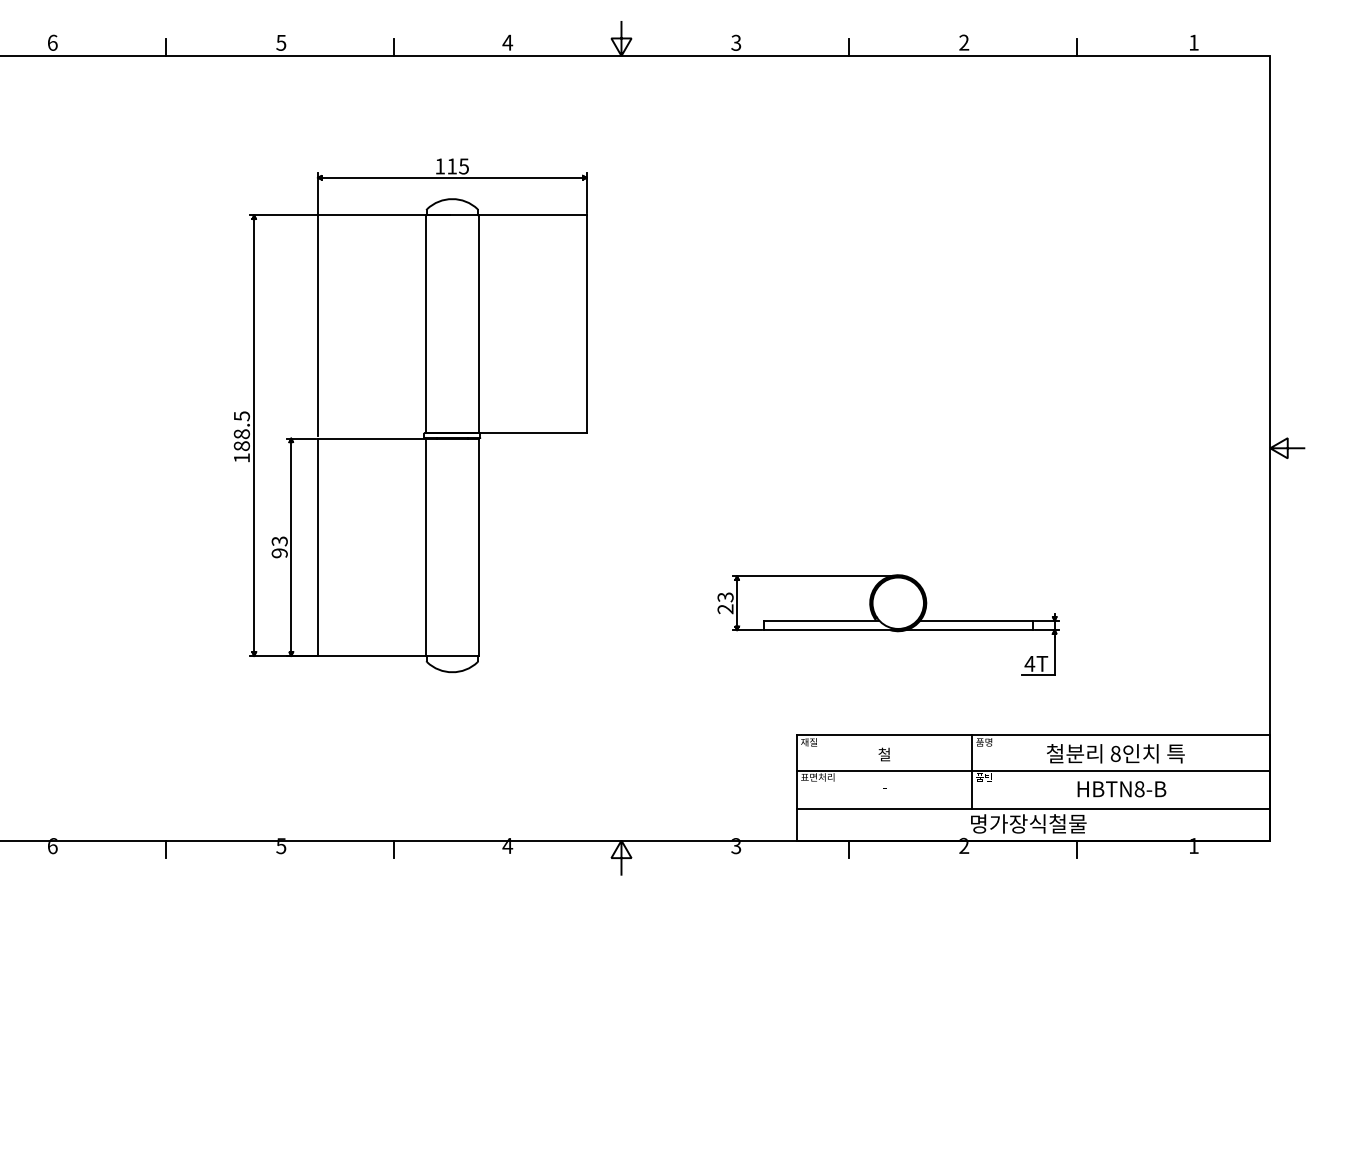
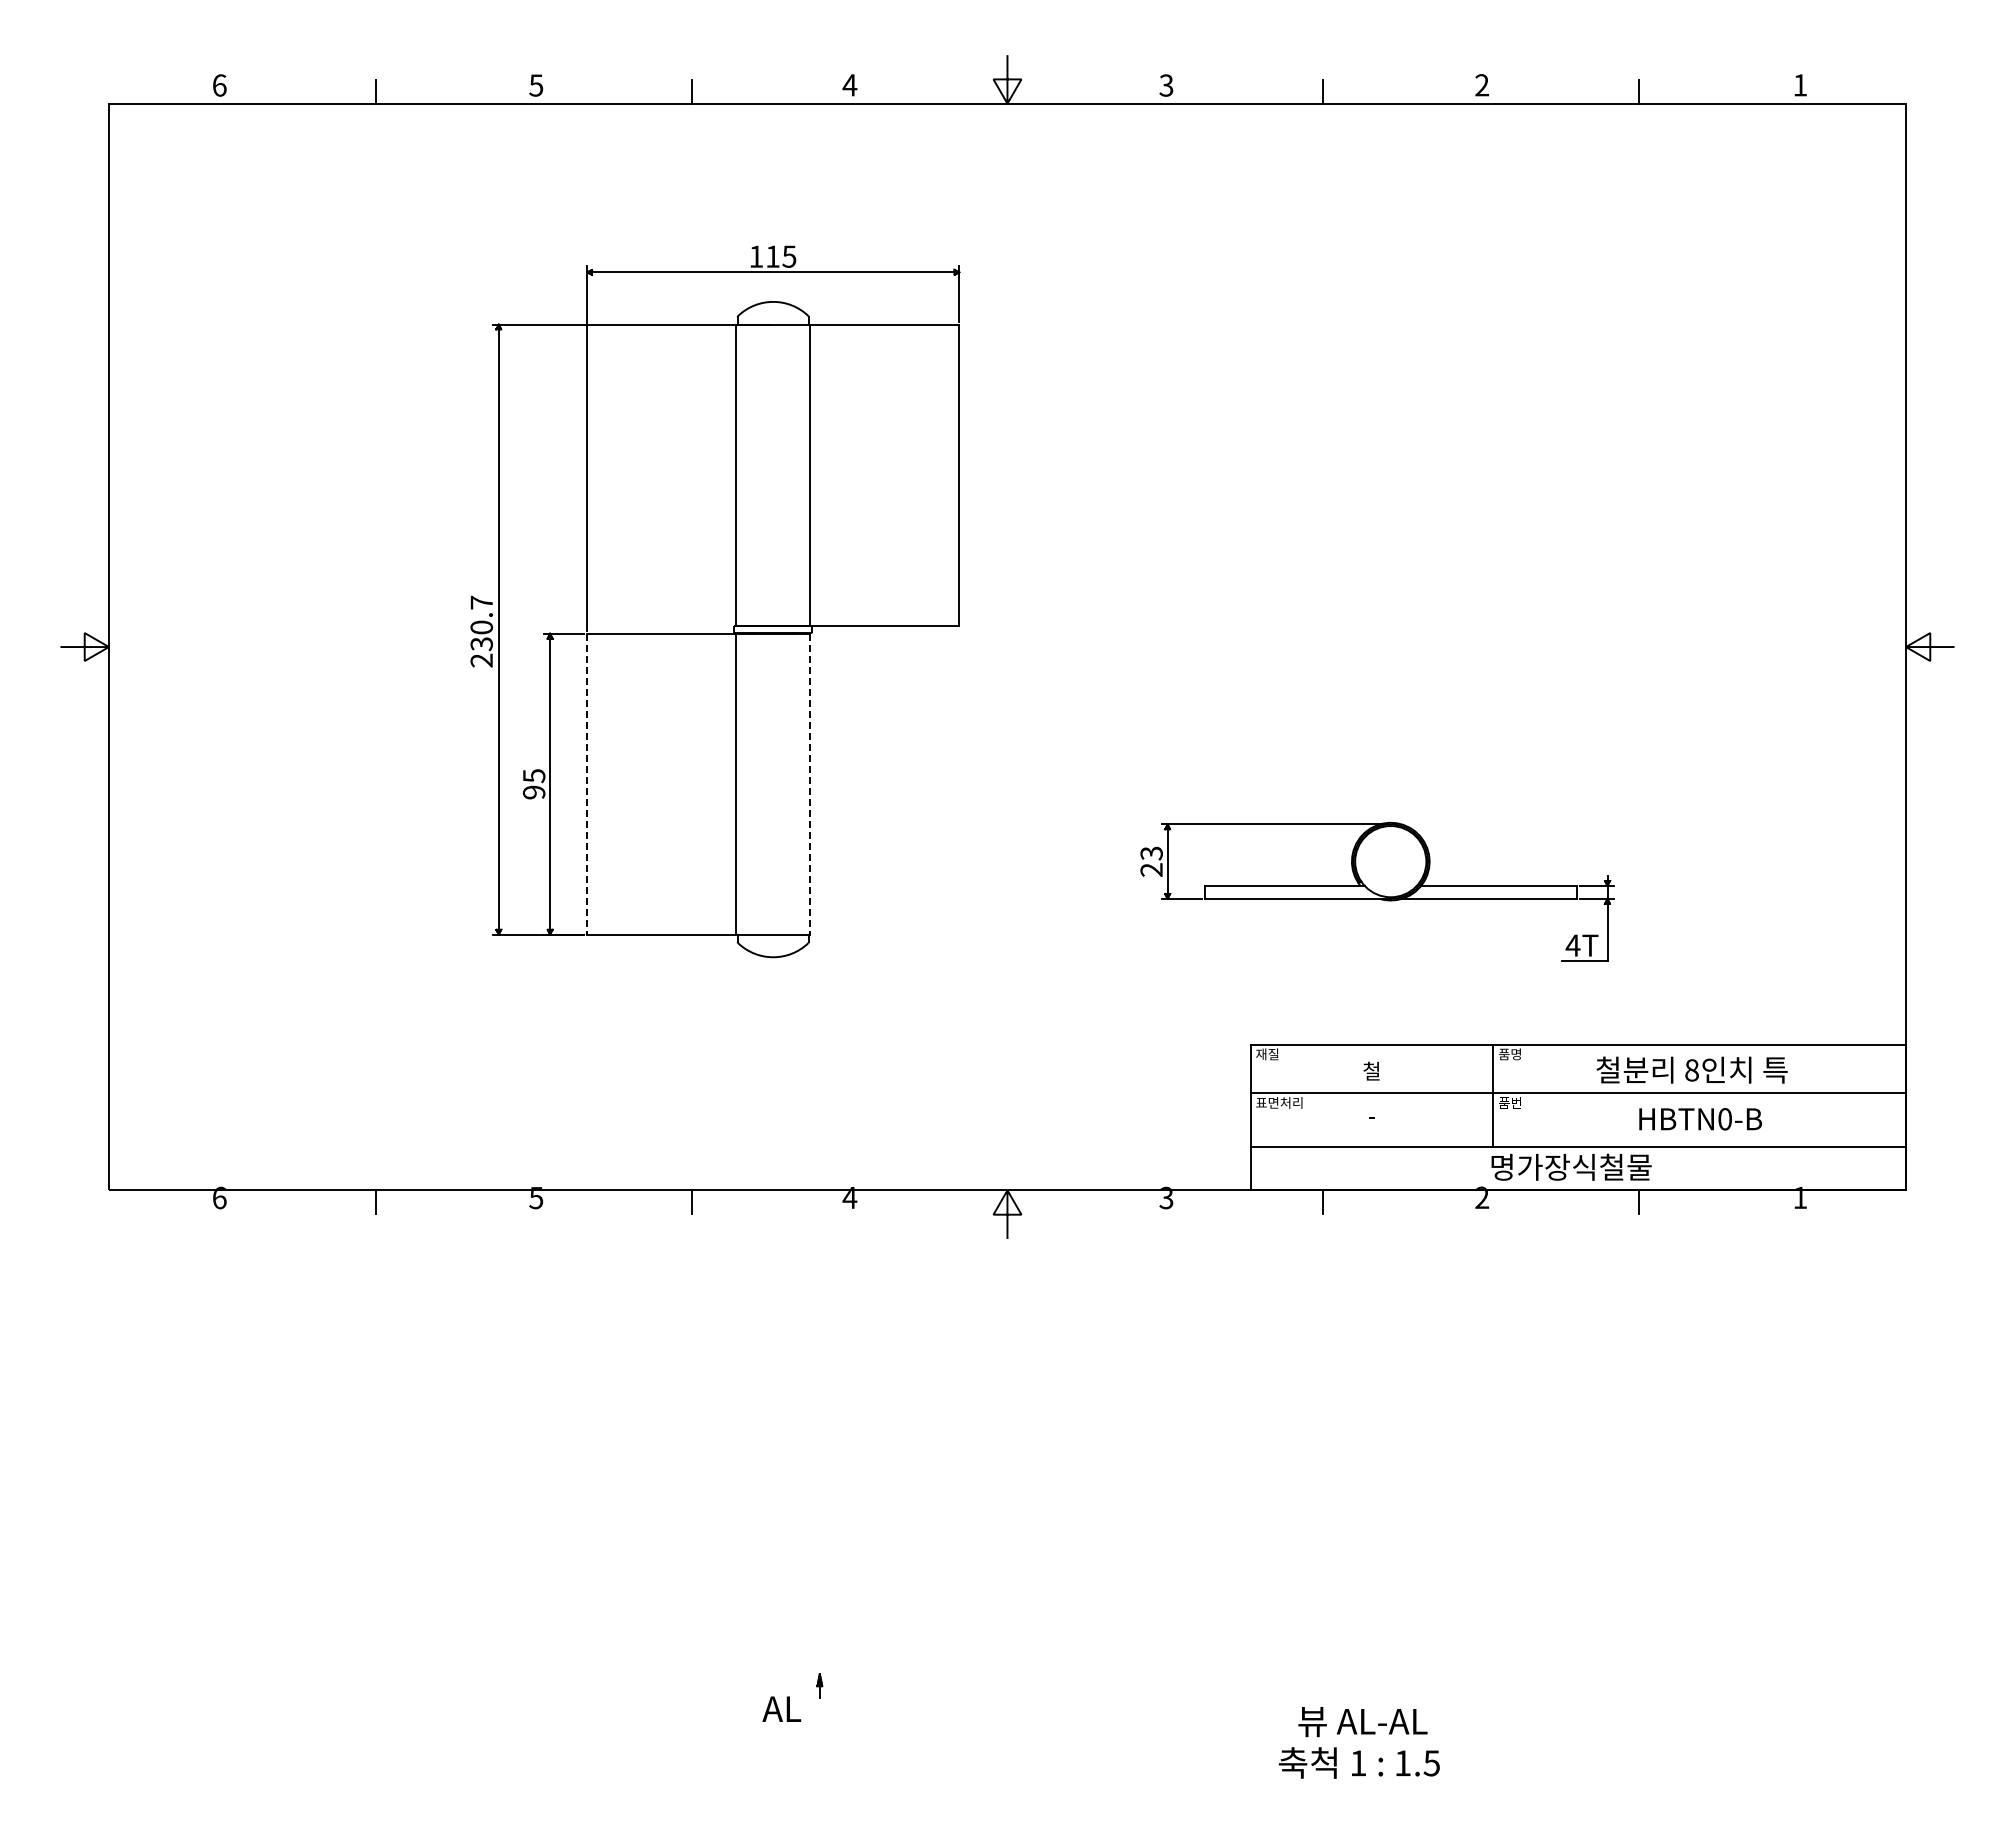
text: (241, 437) -> (481, 631), 188.5 -> 230.7
text: (279, 541) -> (533, 775), 93 -> 95
line: (318, 547) -> (587, 784), solid -> dashed
line: (479, 547) -> (810, 784), solid -> dashed
text: (1139, 789) -> (1725, 1119), HBTN8-B -> HBTN0-B

